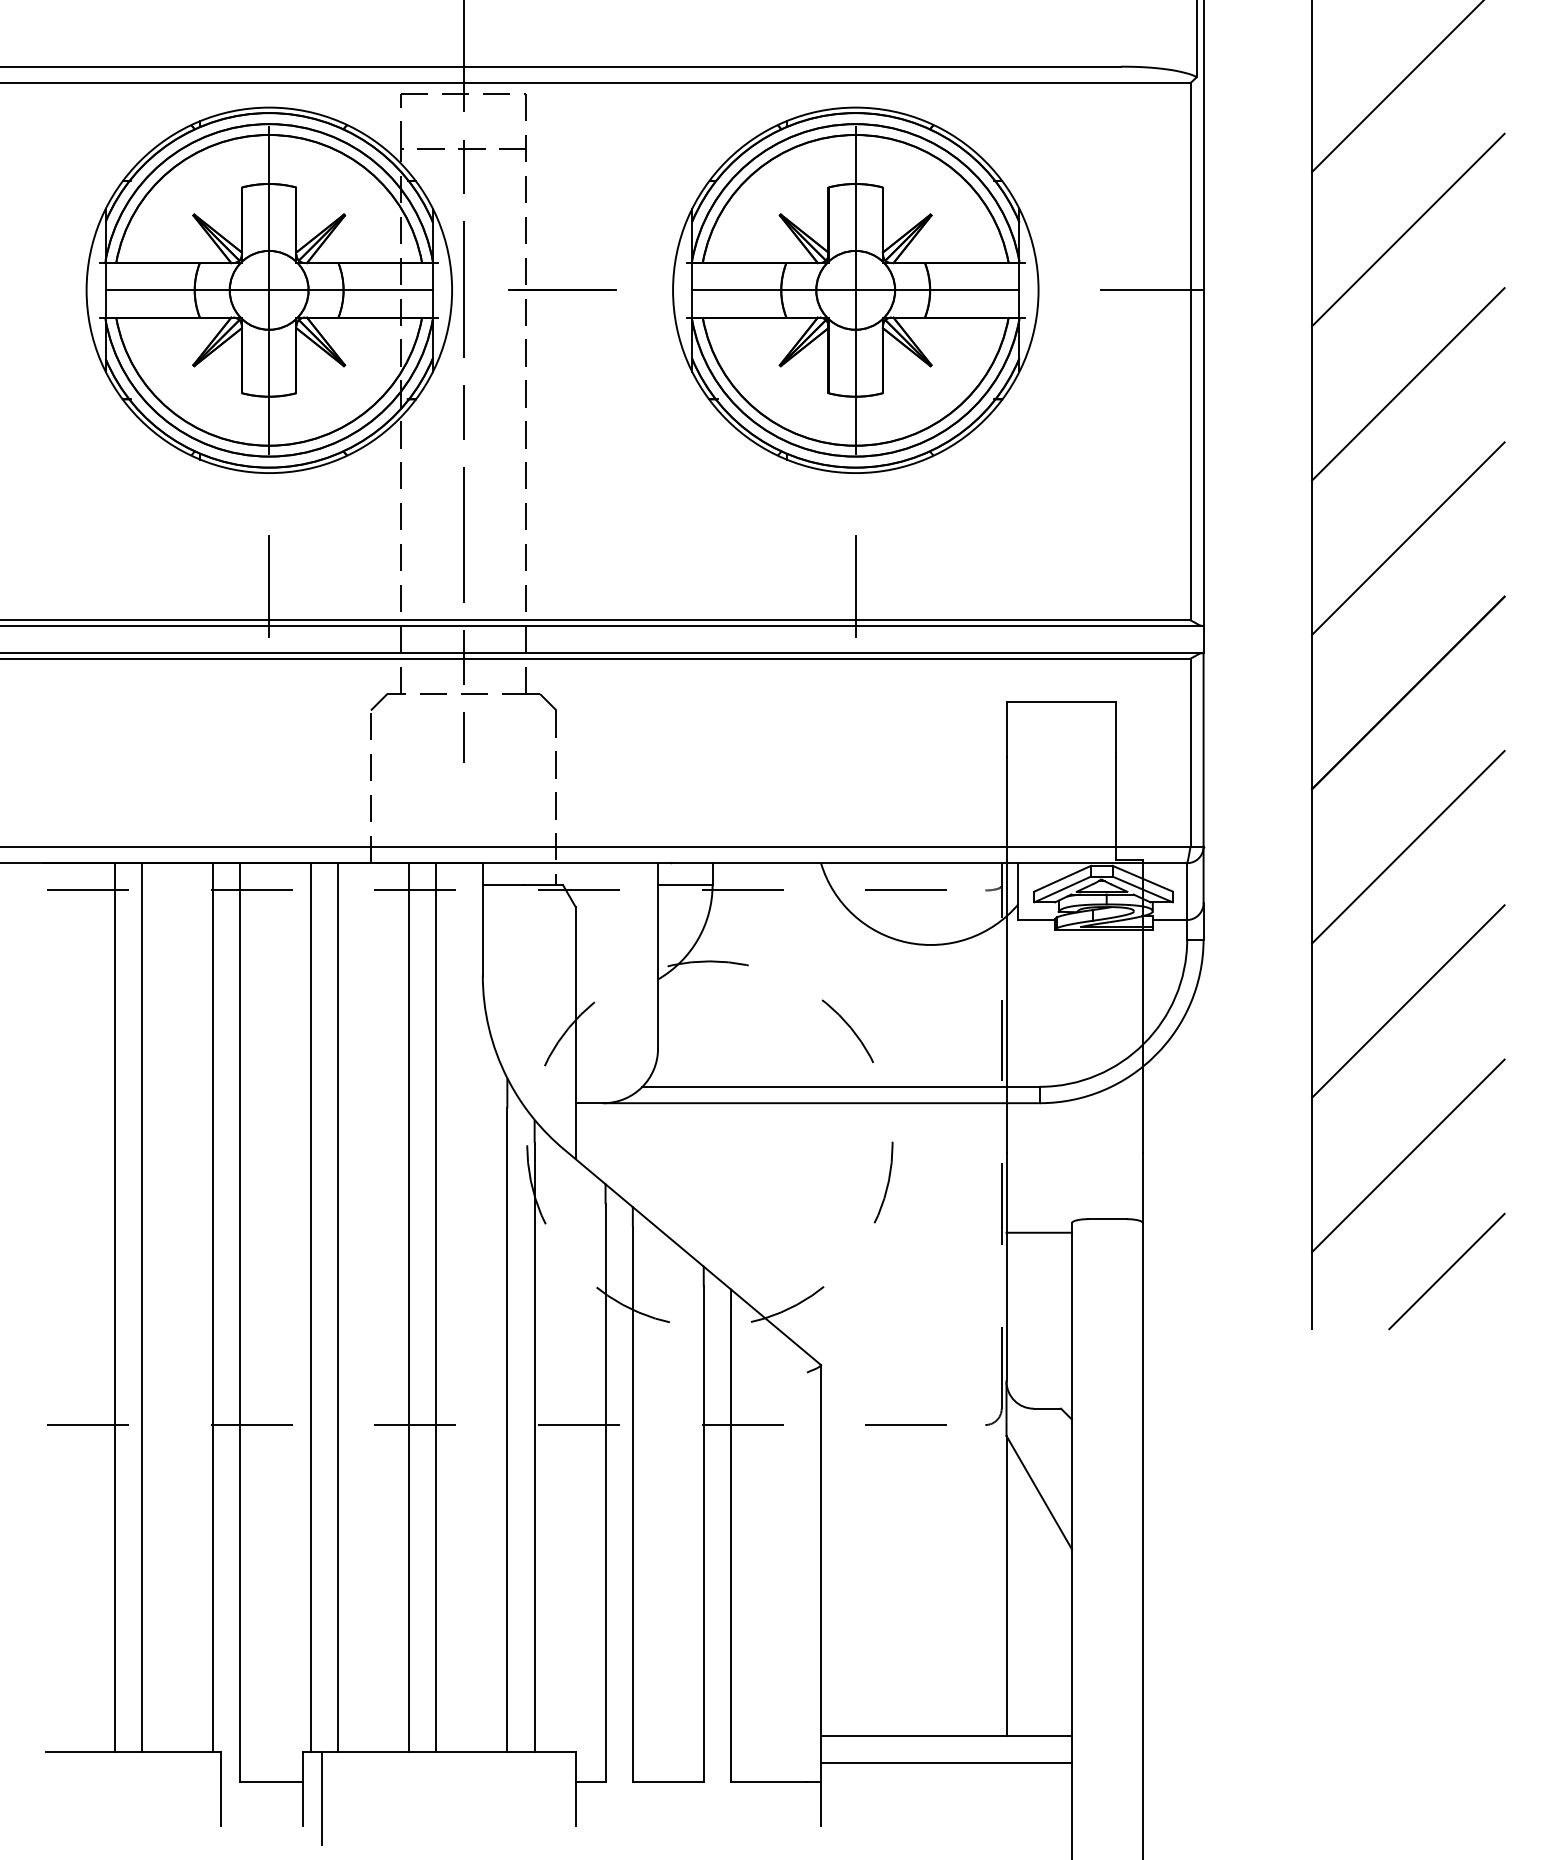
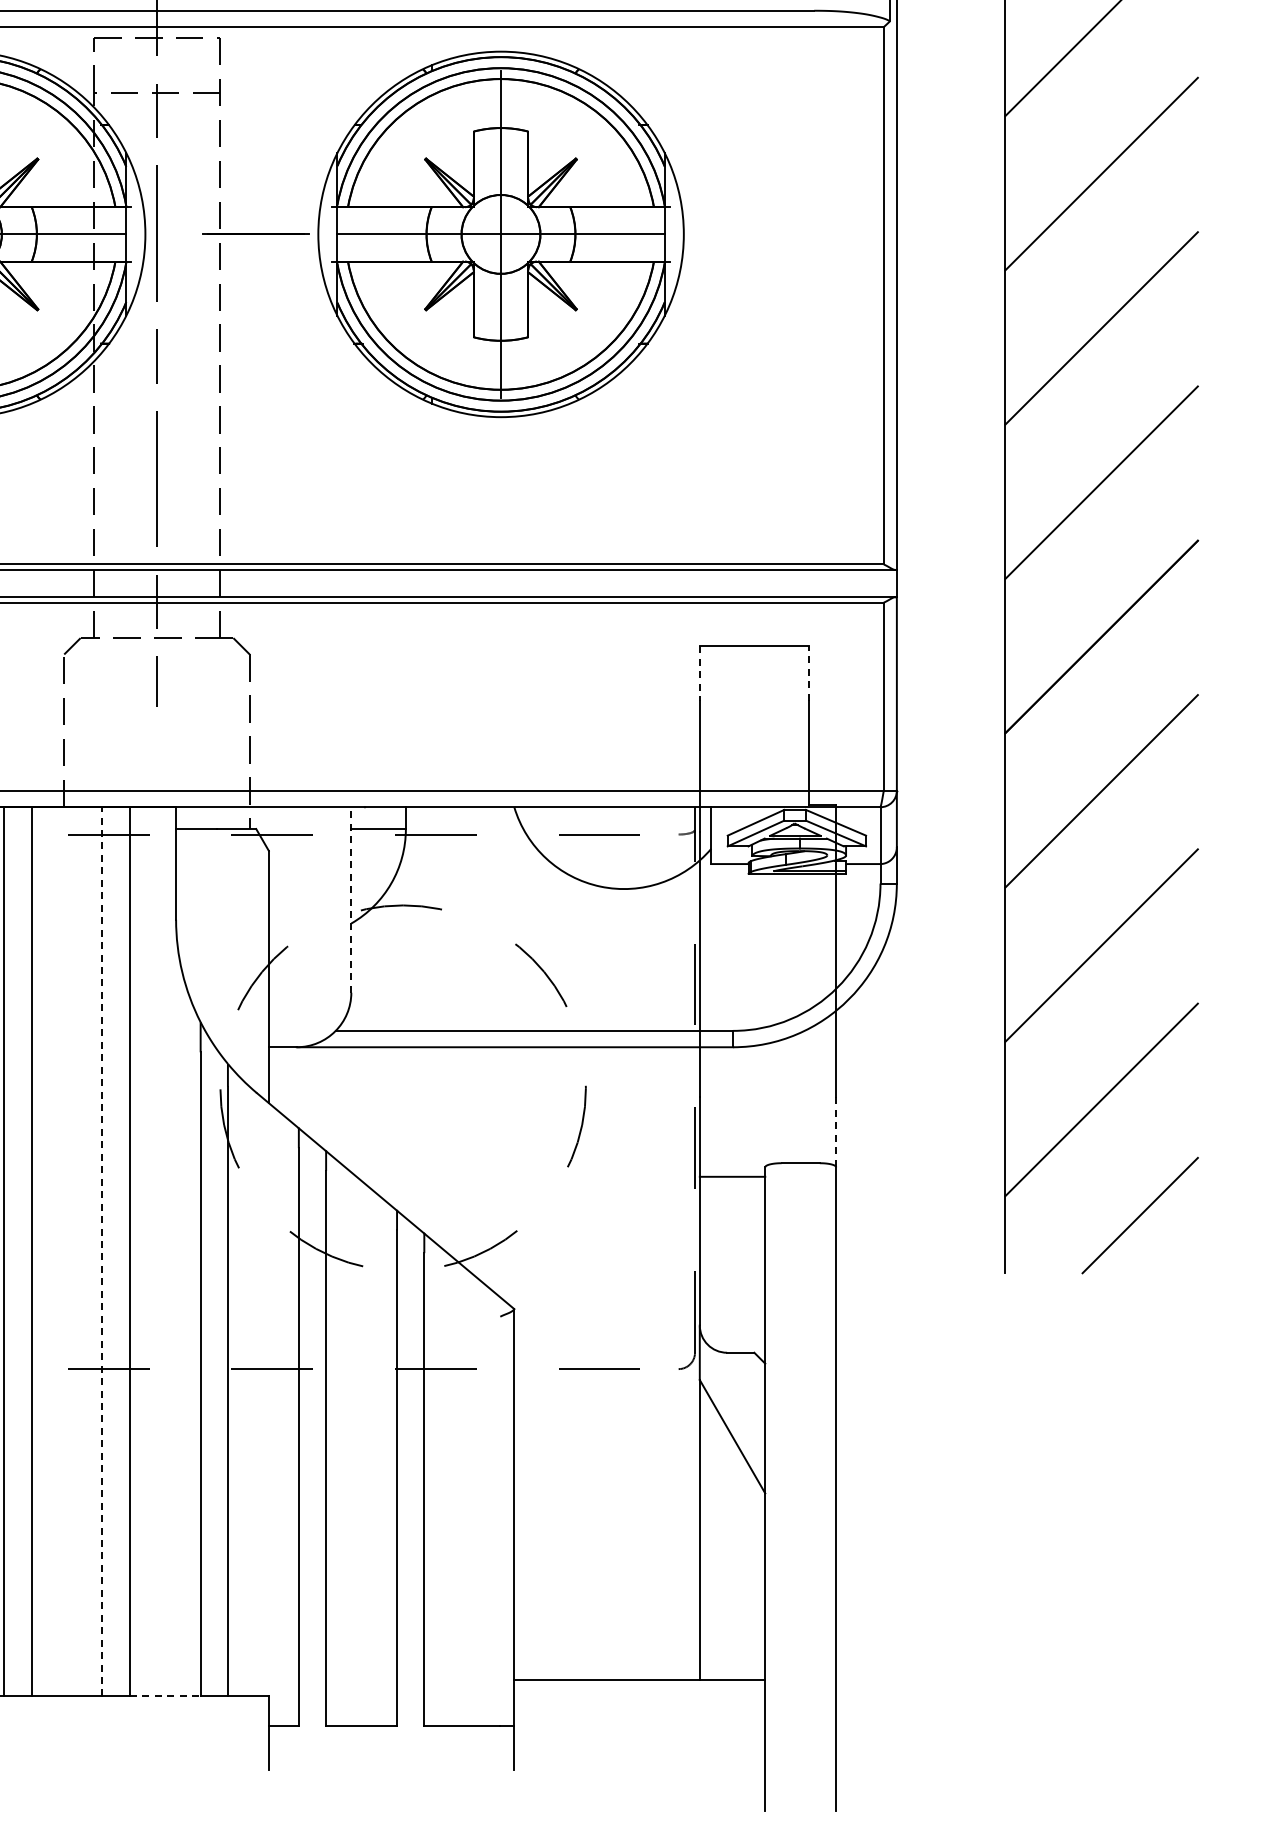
part: (855, 289) -> (500, 233), moved
line: (1151, 290) -> (844, 234), removed
line: (855, 585) -> (548, 529), removed
line: (1115, 729) -> (808, 673), solid -> dashed
line: (1006, 730) -> (699, 674), solid -> dashed
line: (658, 955) -> (351, 899), solid -> dashed
line: (1142, 1188) -> (835, 1132), solid -> dashed
line: (409, 1307) -> (102, 1251), solid -> dashed
line: (472, 1752) -> (165, 1696), solid -> dashed
line: (946, 1763) -> (639, 1707), removed
line: (321, 1798) -> (14, 1742), removed

